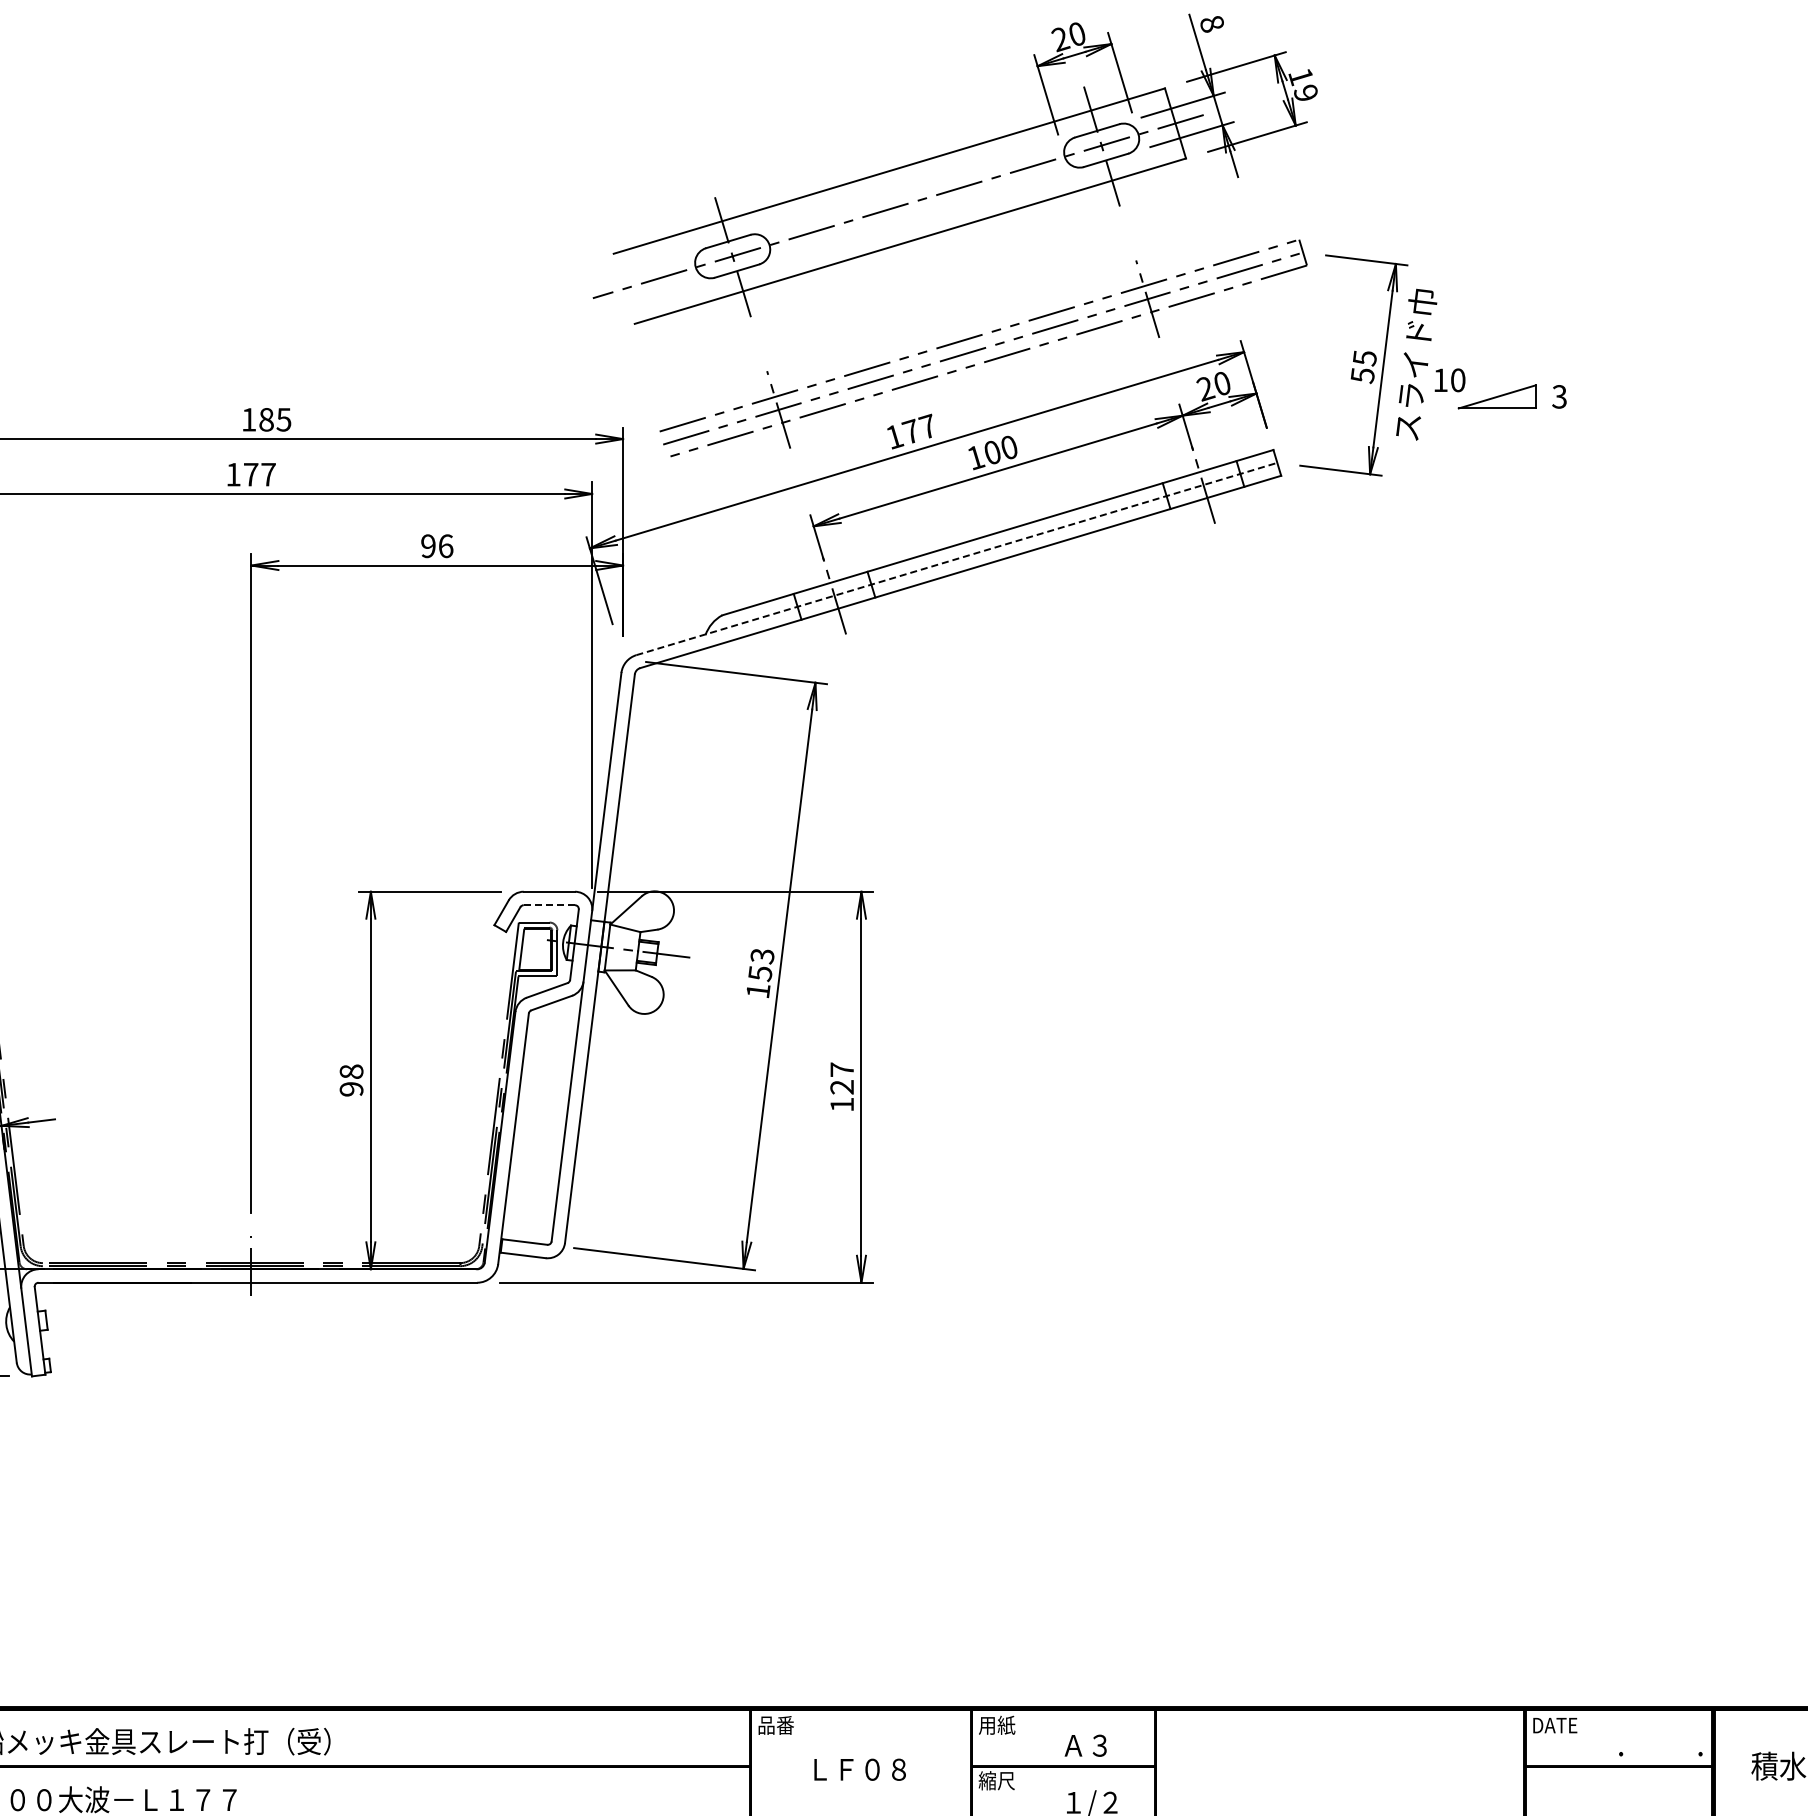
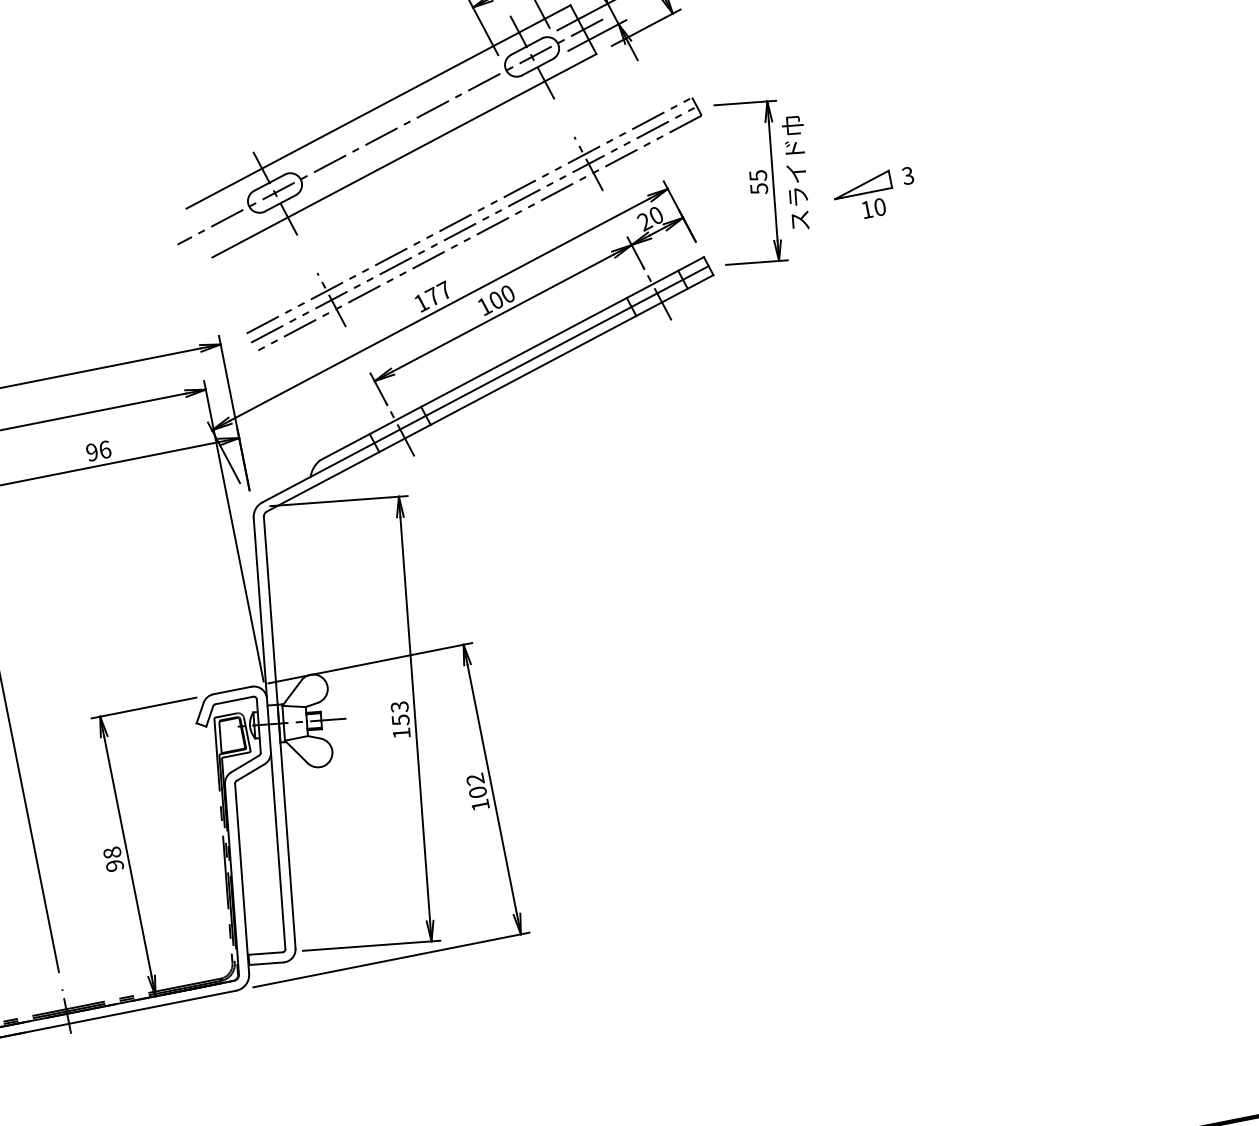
text: (1449, 380) -> (873, 208), moved
line: (956, 559) -> (485, 384), dashed -> solid
line: (549, 905) -> (234, 700), dashed -> solid
text: (842, 1078) -> (476, 785), 127 -> 102

